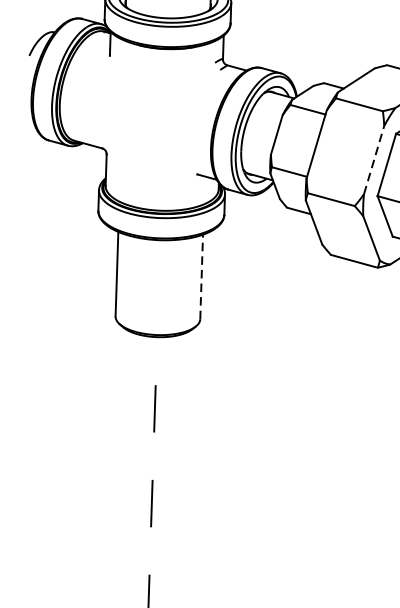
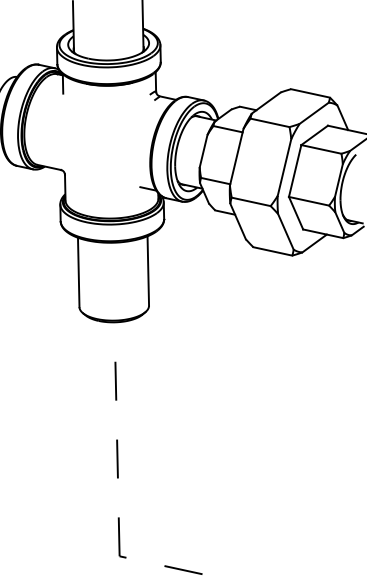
line: (374, 160) -> (284, 167), dashed -> solid
line: (201, 276) -> (148, 270), dashed -> solid

